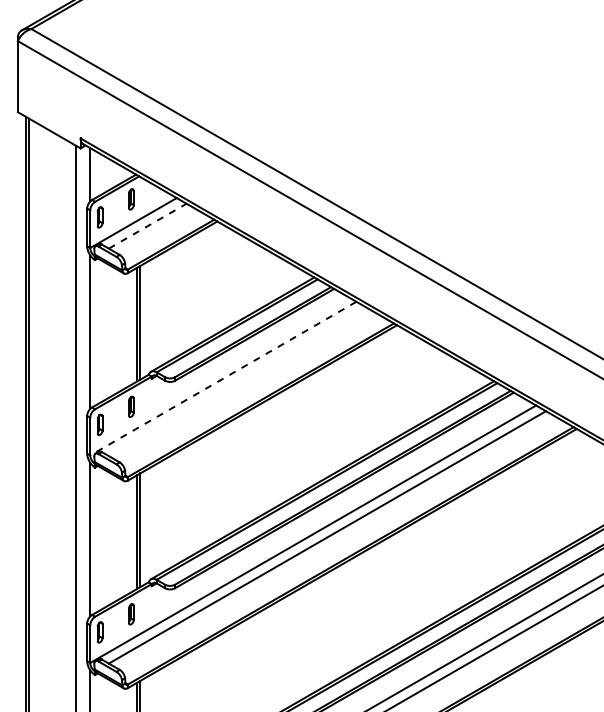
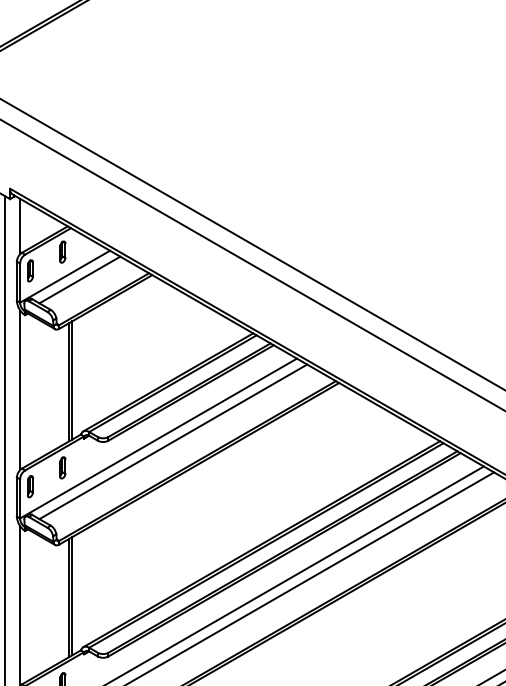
line: (147, 226) -> (79, 280), dashed -> solid
line: (223, 378) -> (158, 438), dashed -> solid
line: (237, 381) -> (173, 441), added

